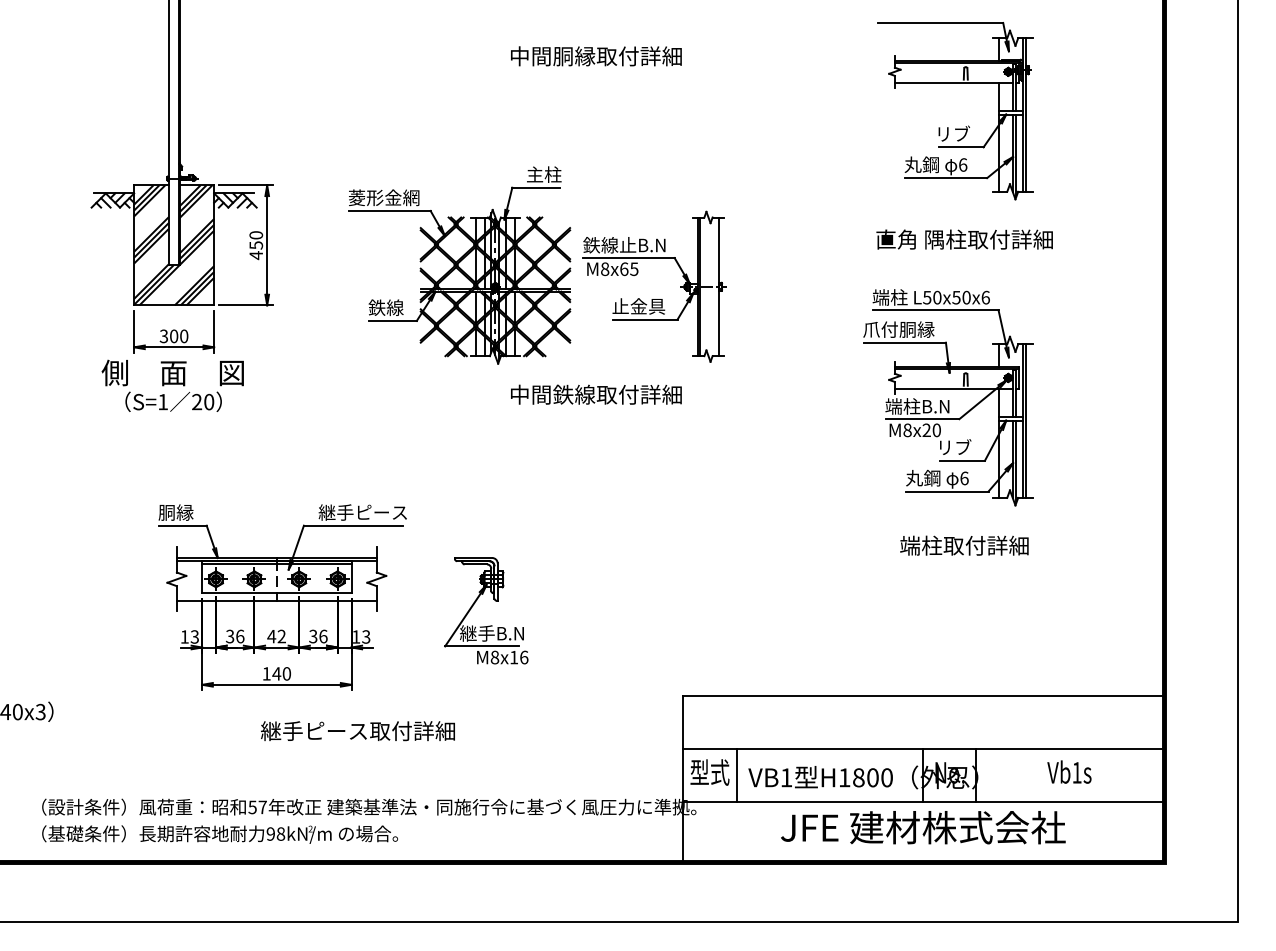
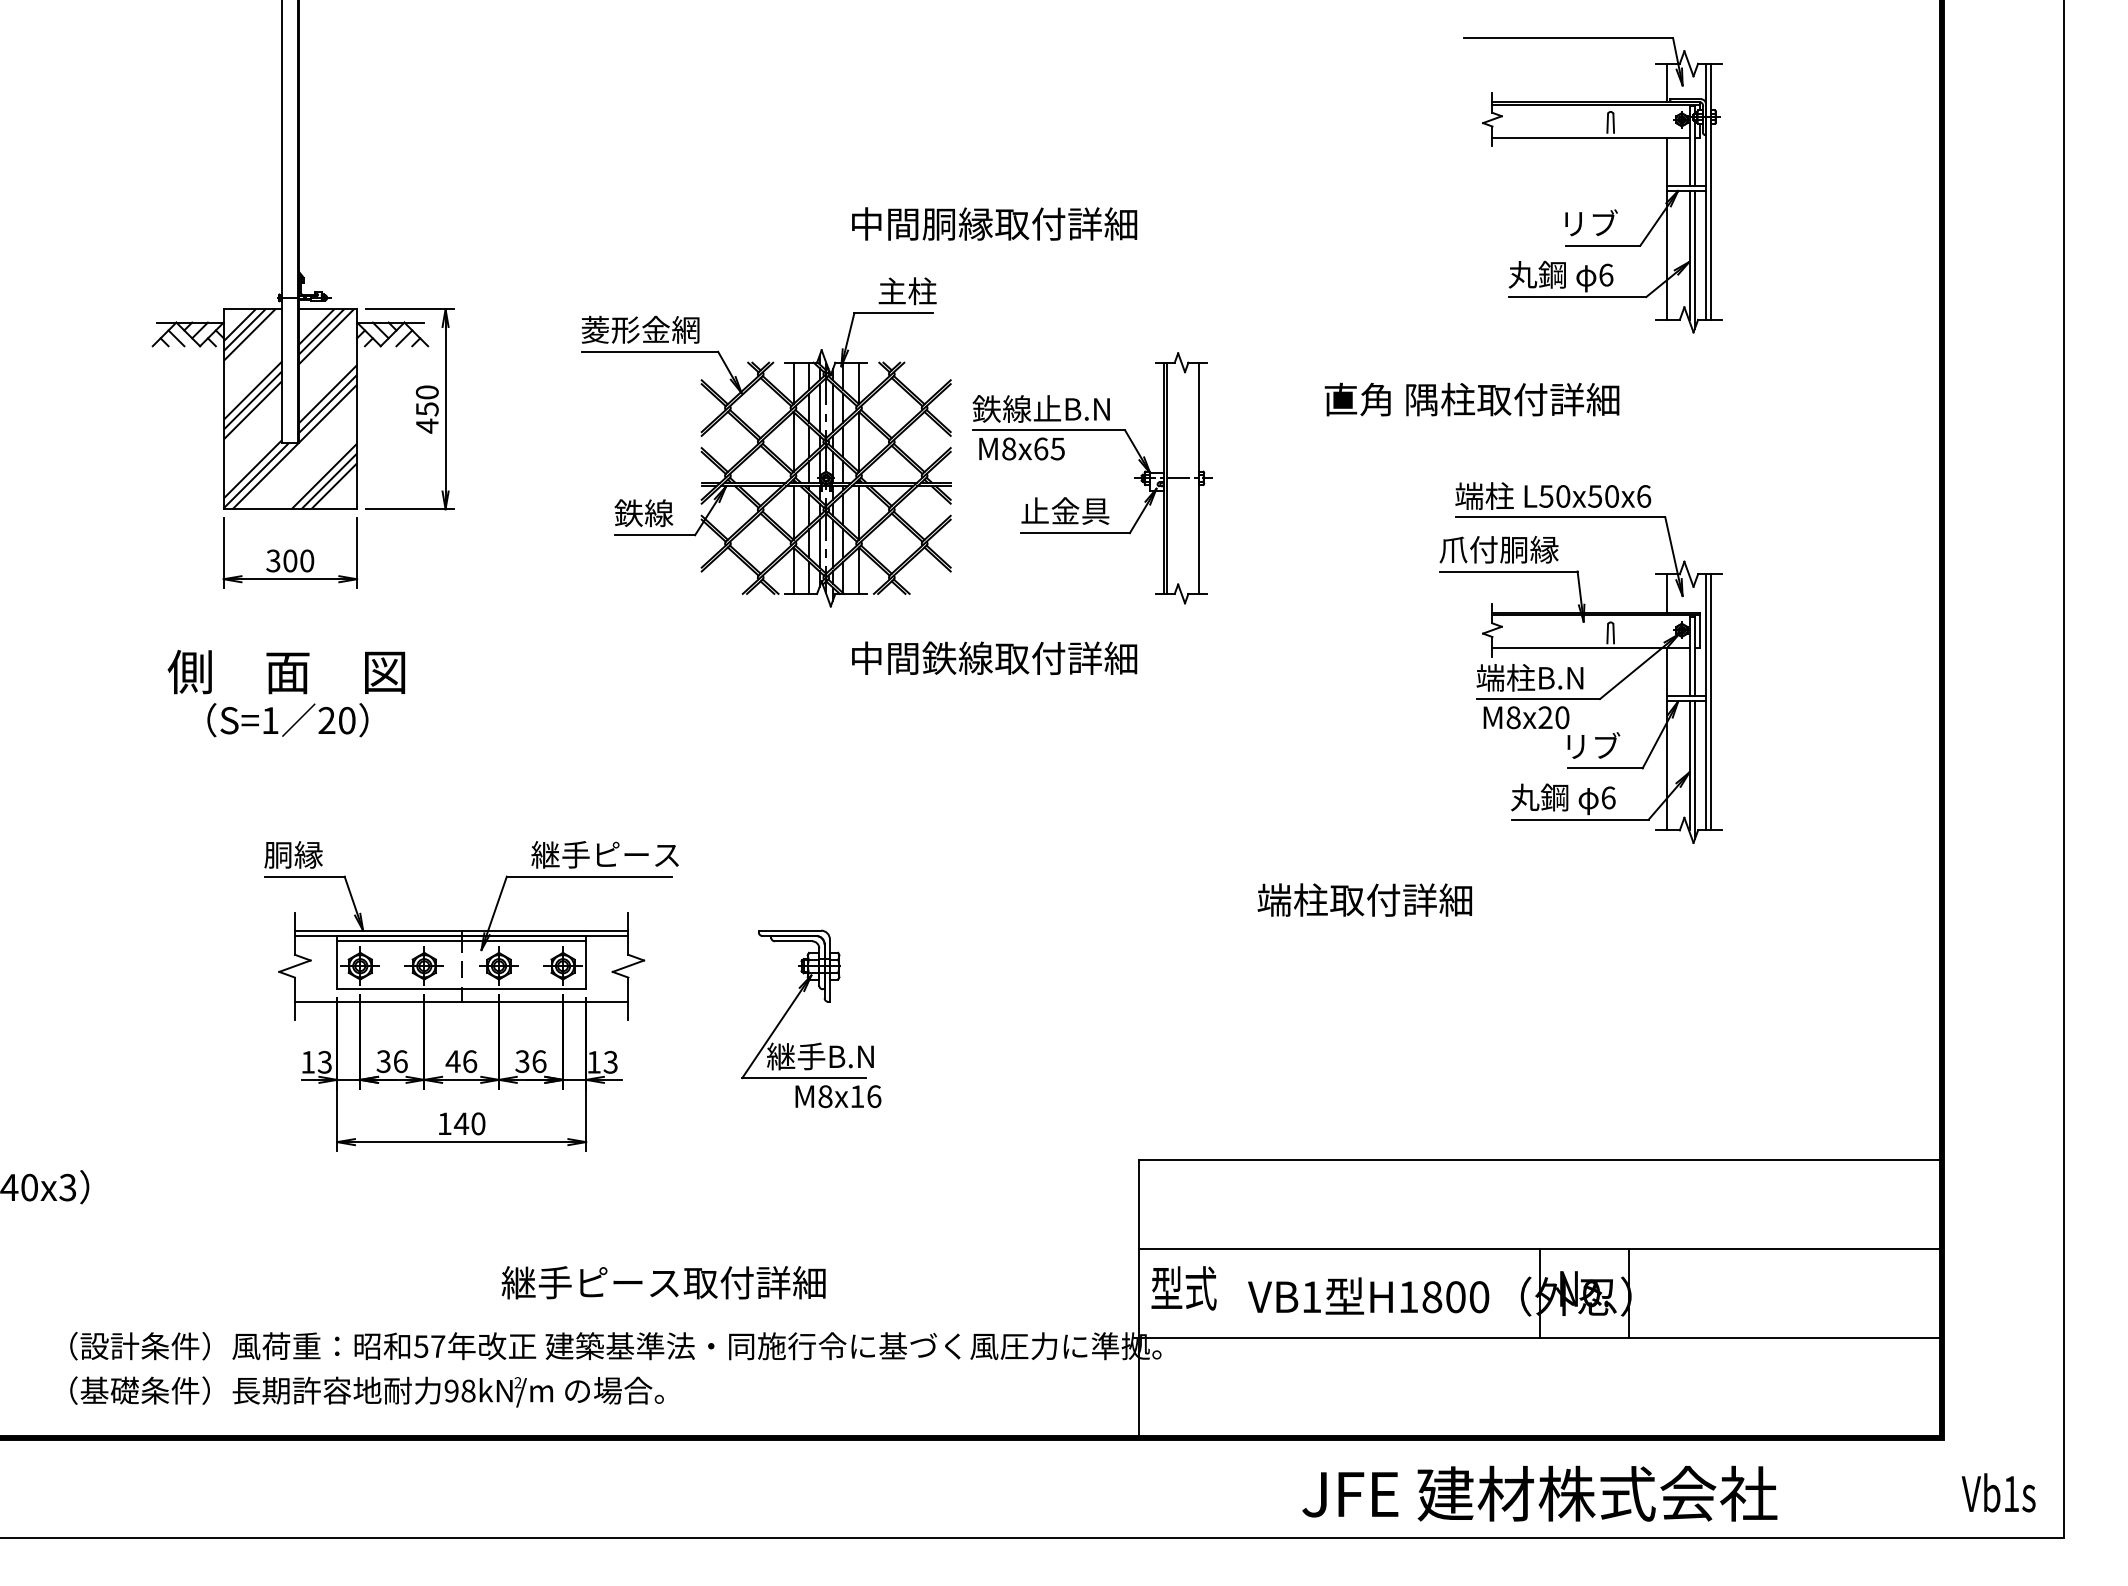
text: (596, 56) -> (994, 224), moved
text: (964, 239) -> (1471, 399), moved
text: (172, 385) -> (285, 692), moved
text: (964, 545) -> (1365, 899), moved
text: (281, 636) -> (469, 1061), 42 -> 46
text: (357, 731) -> (662, 1283), moved
text: (1069, 771) -> (1998, 1491), moved
line: (736, 775) -> (1228, 1293), removed
text: (923, 827) -> (1540, 1493), moved

